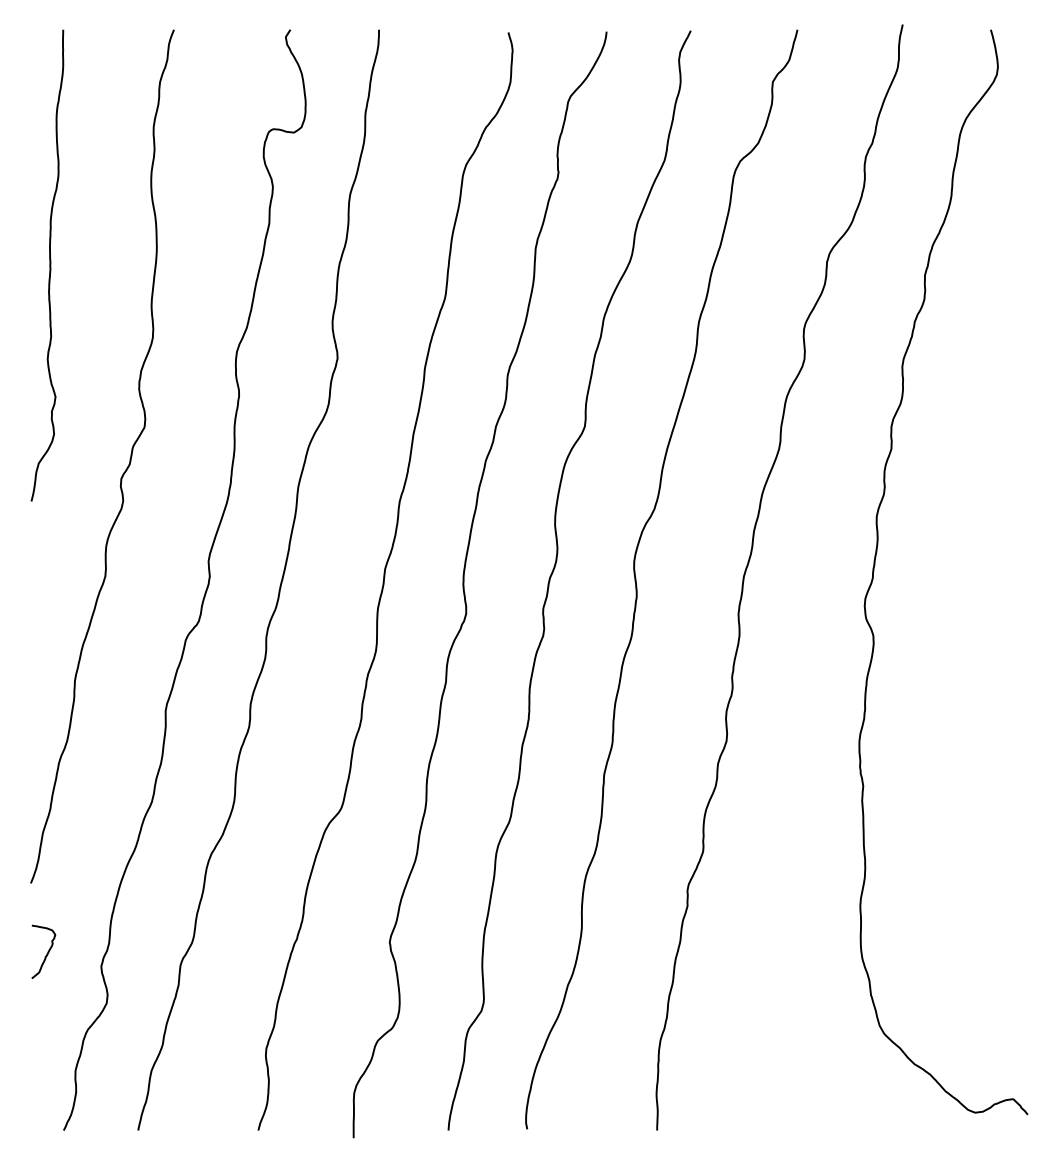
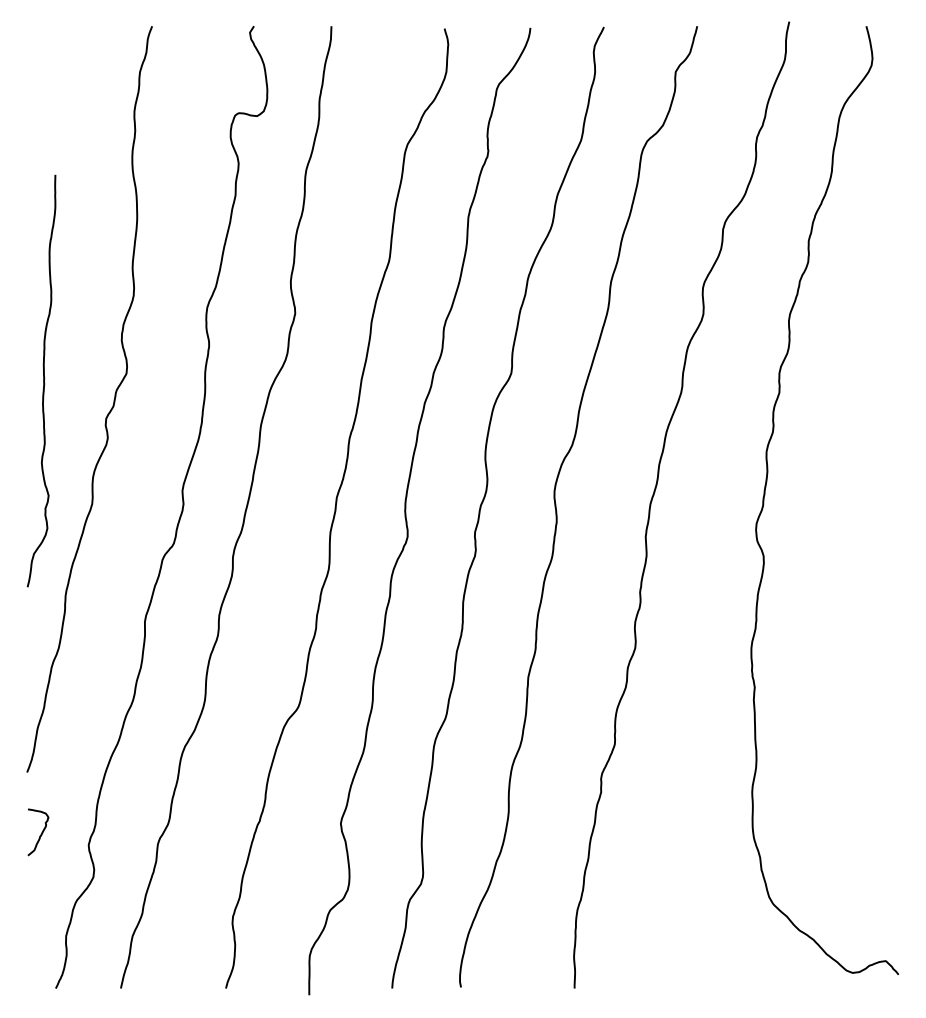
curve: (49, 265) -> (43, 380), moved

